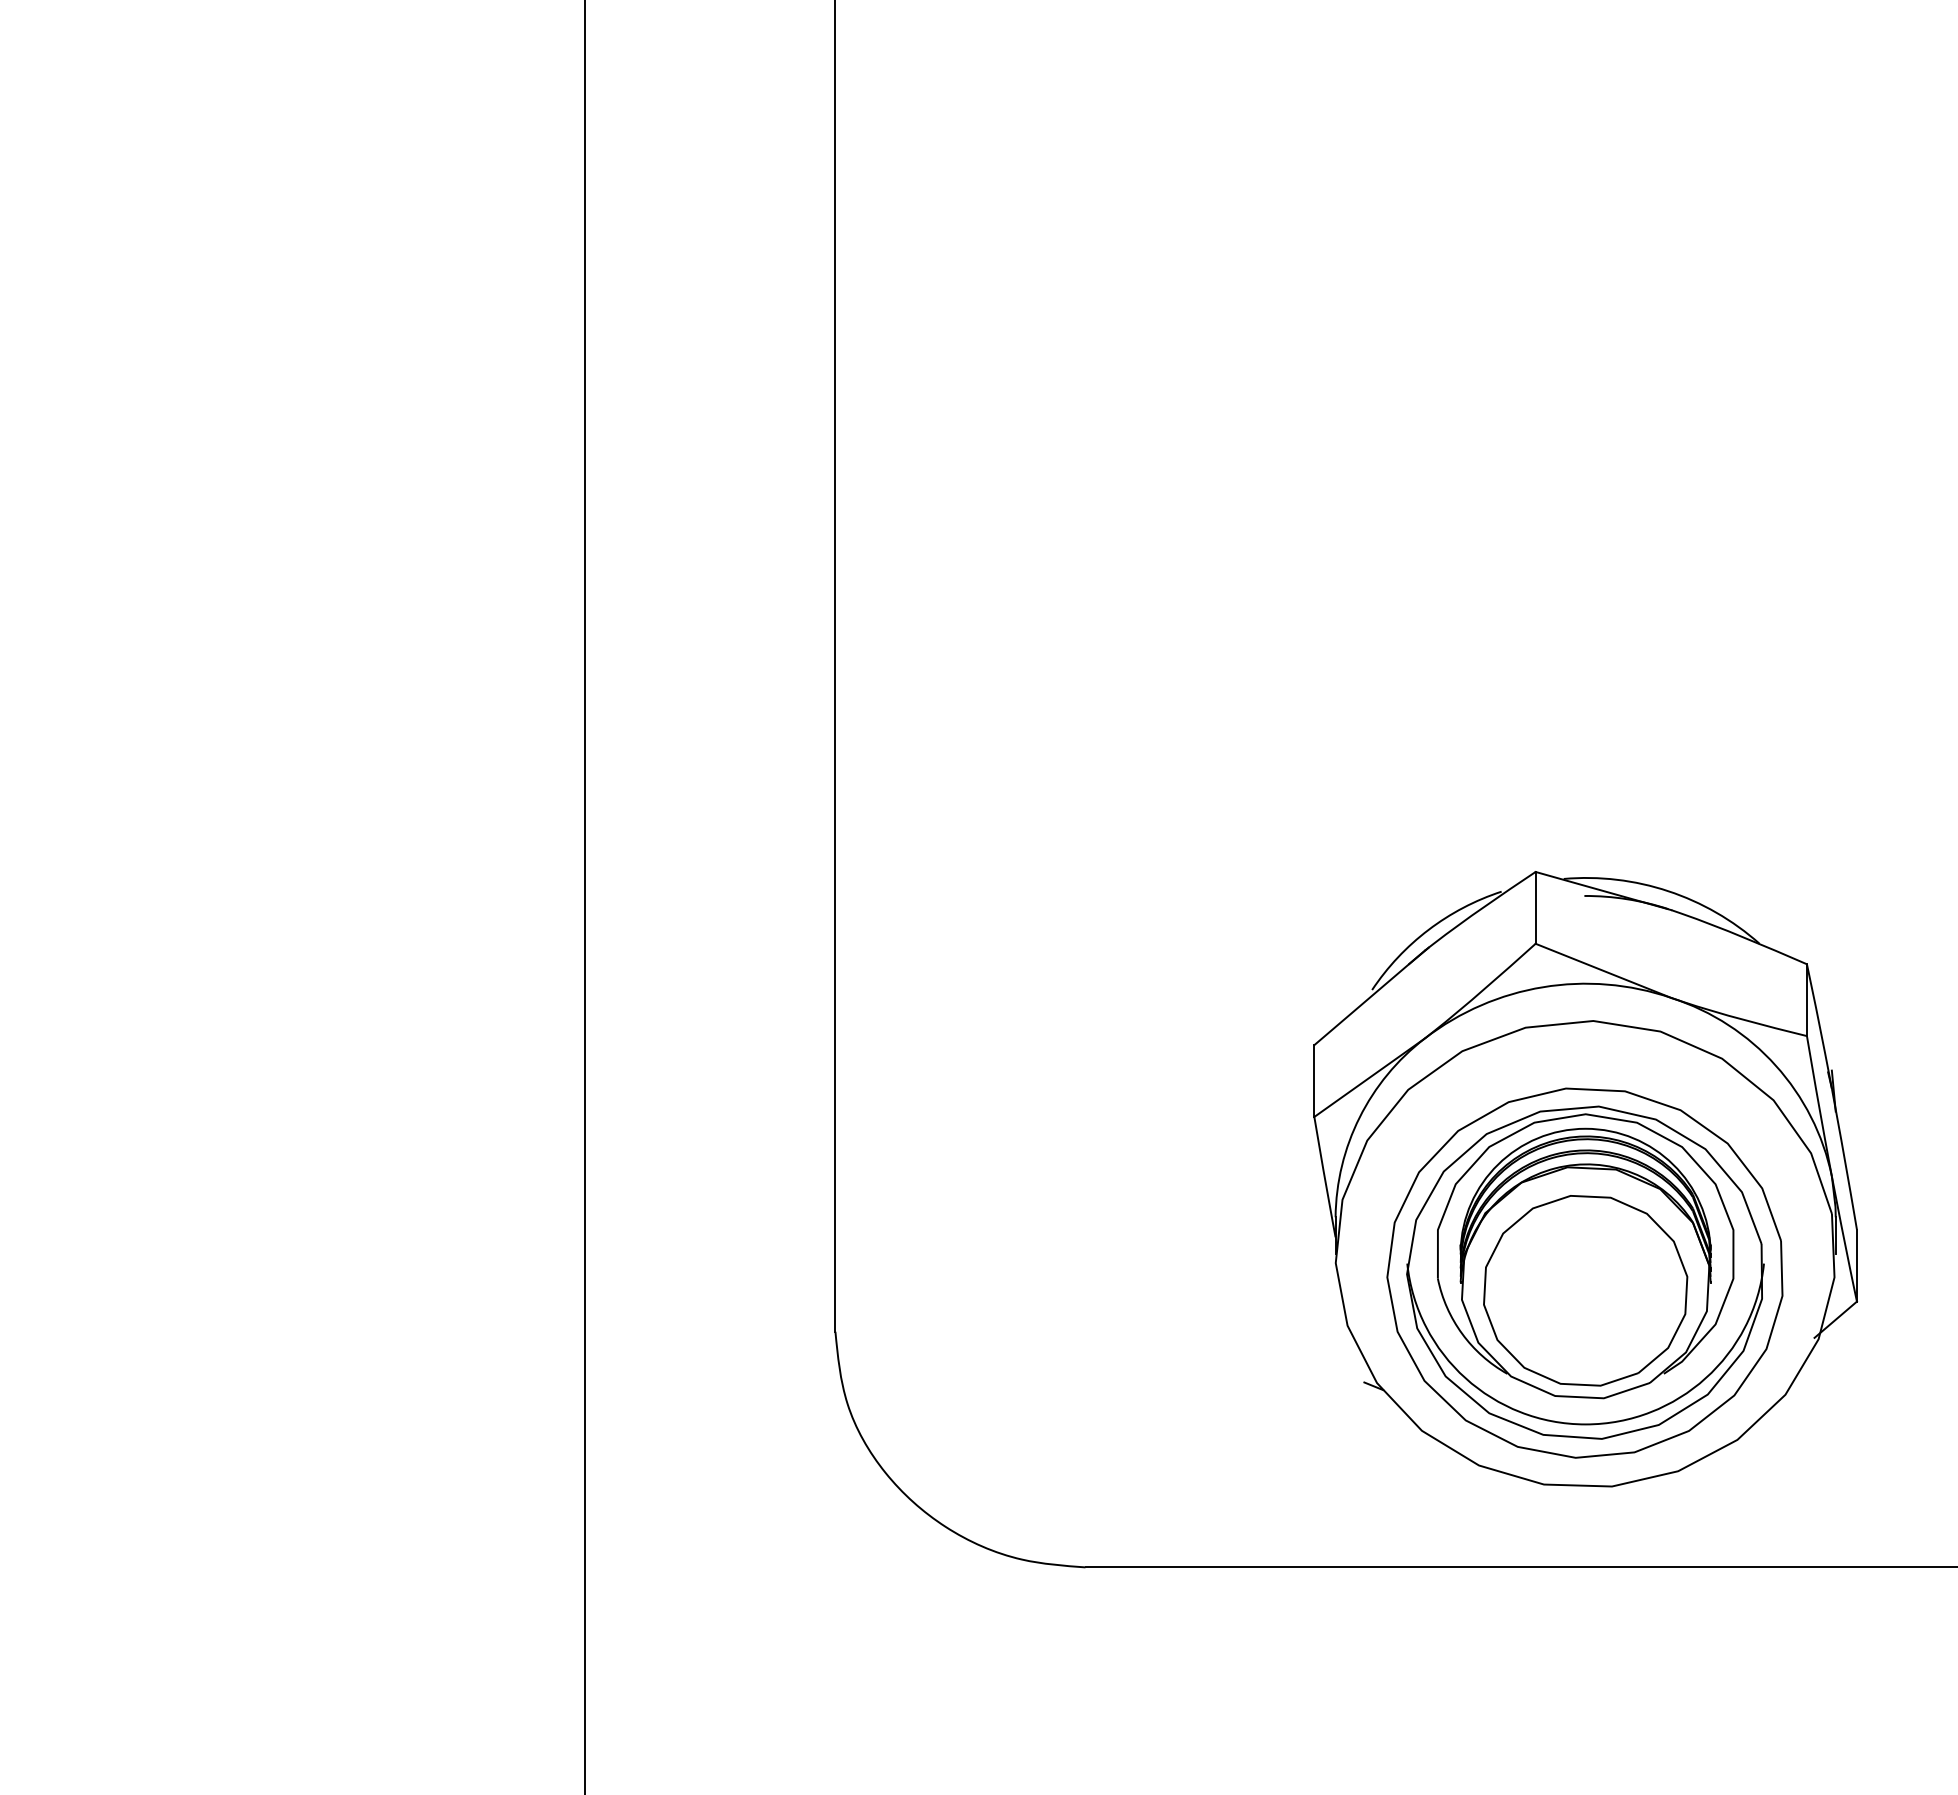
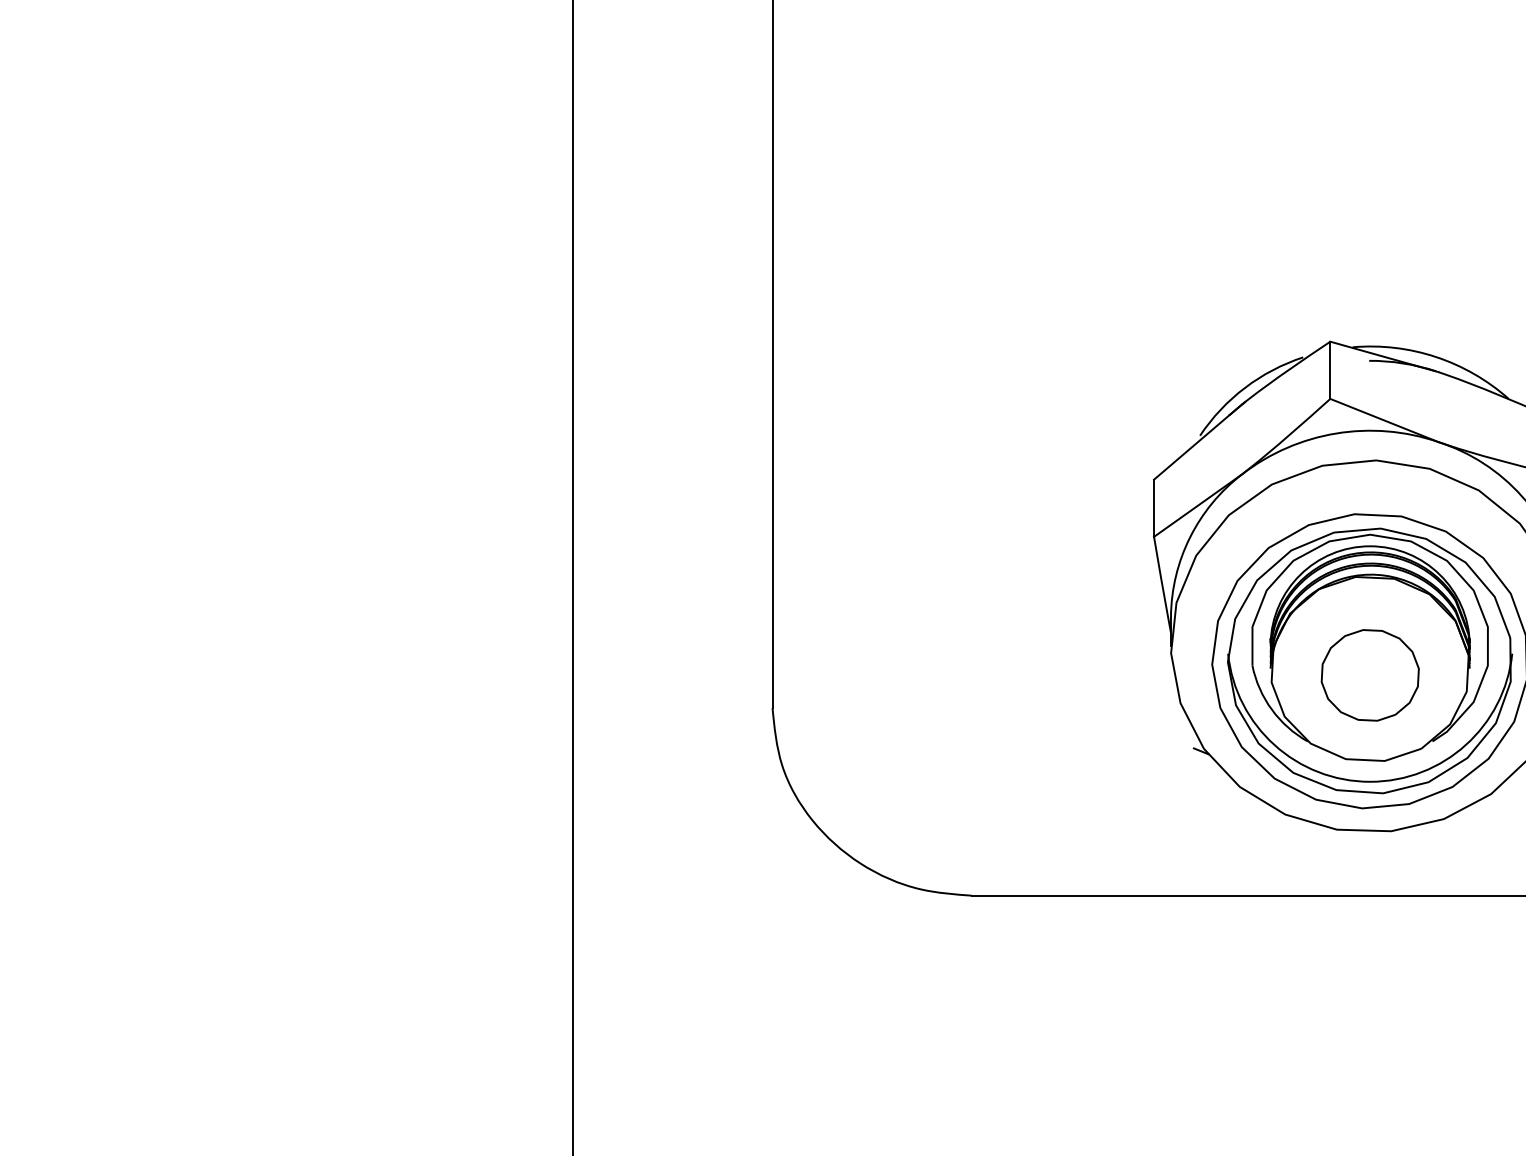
part: (1585, 1290) -> (1370, 675), size x0.6

